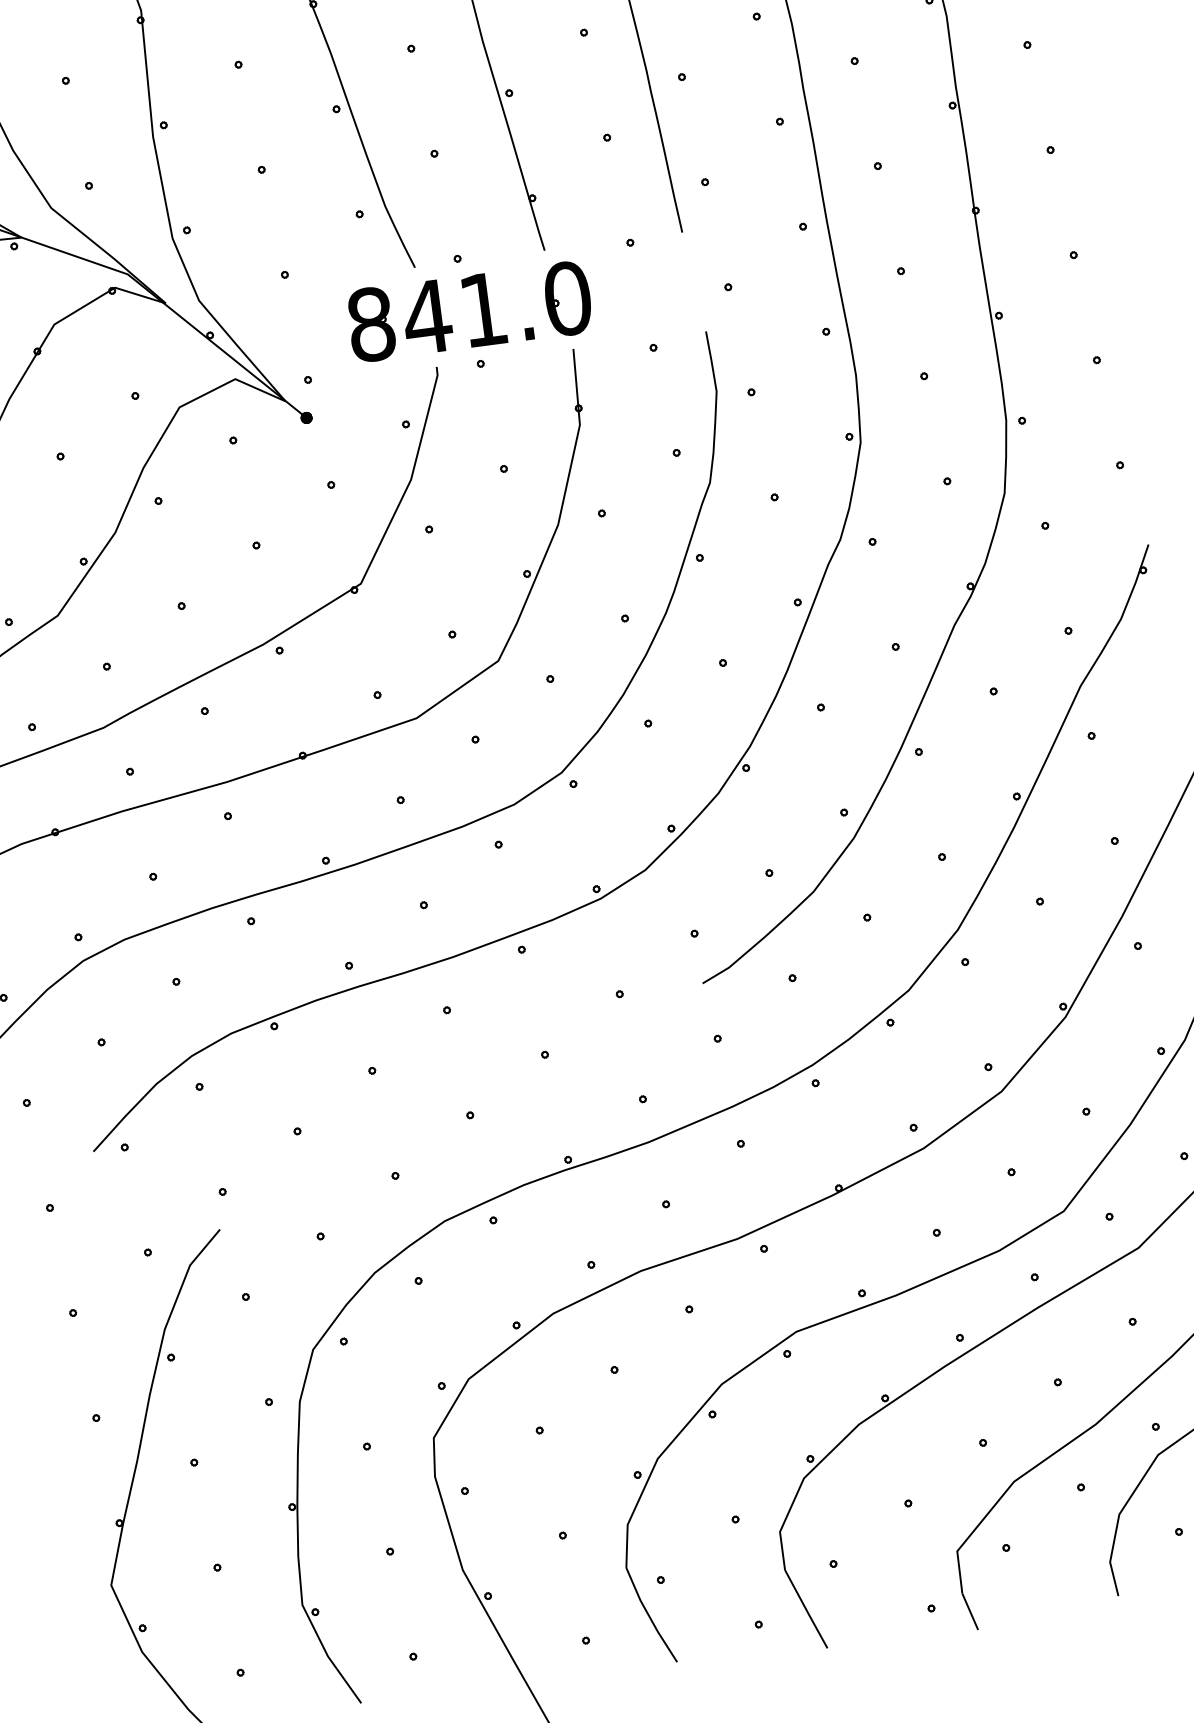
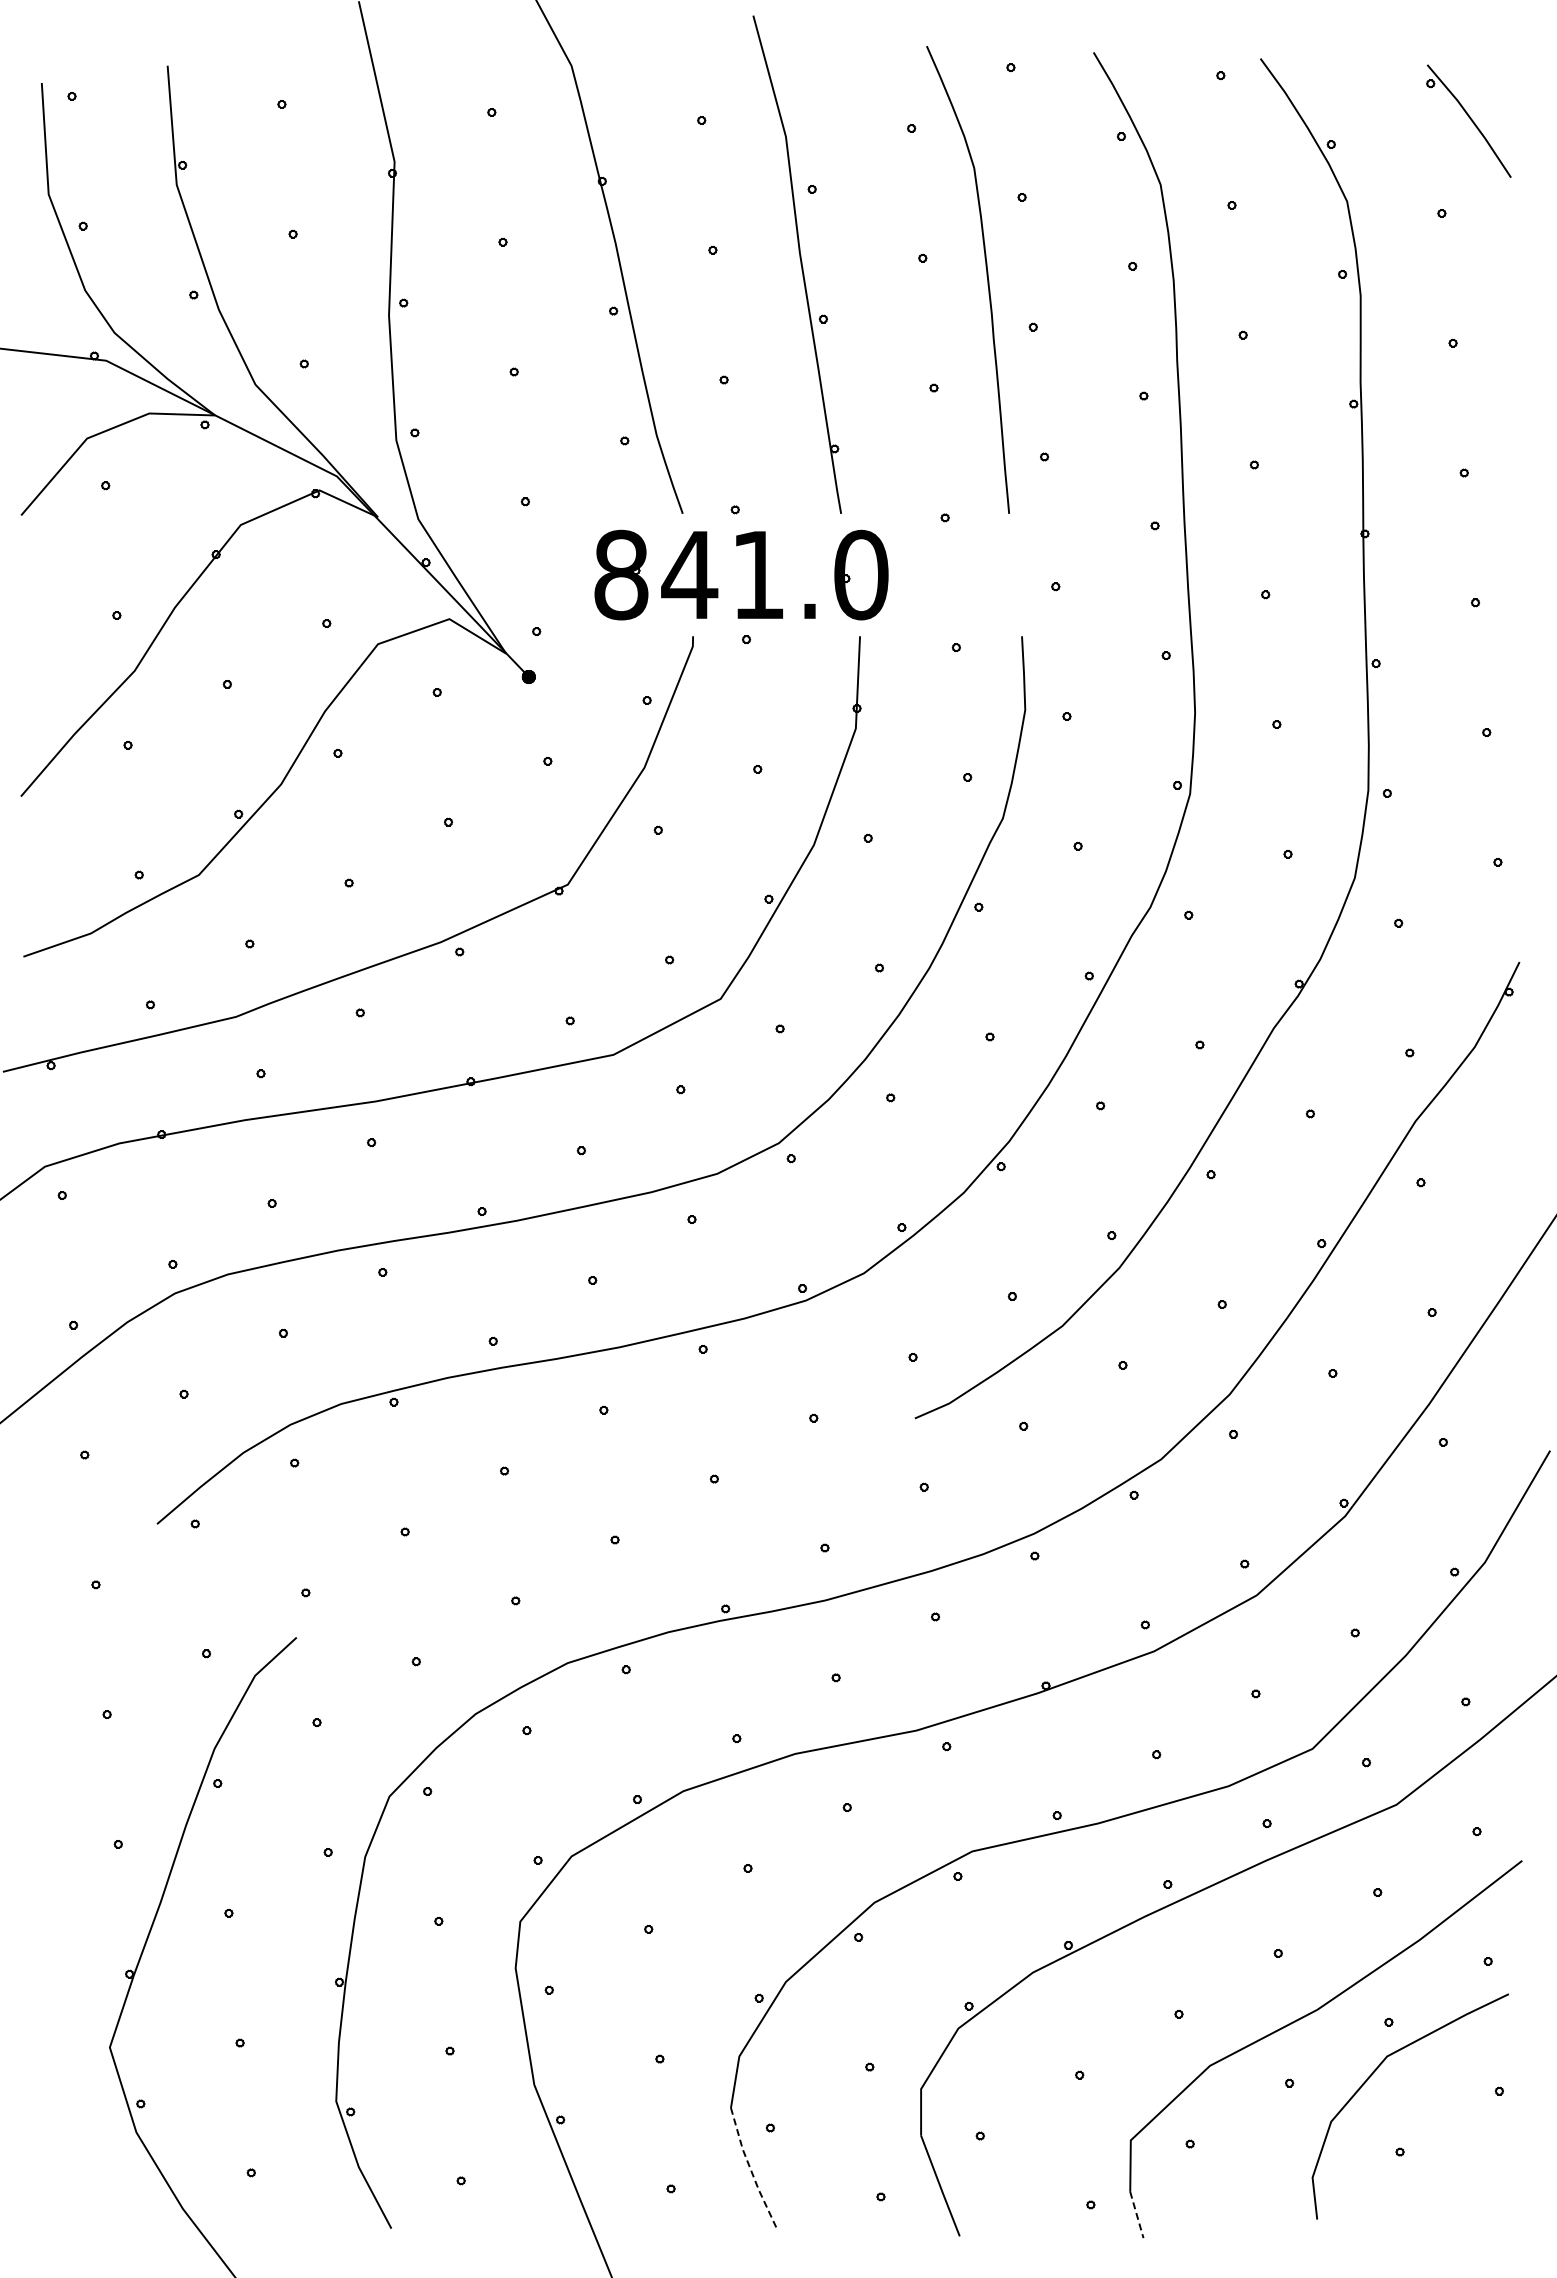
line: (970, 1612) -> (1137, 2215), solid -> dashed
line: (648, 1616) -> (750, 2169), solid -> dashed

